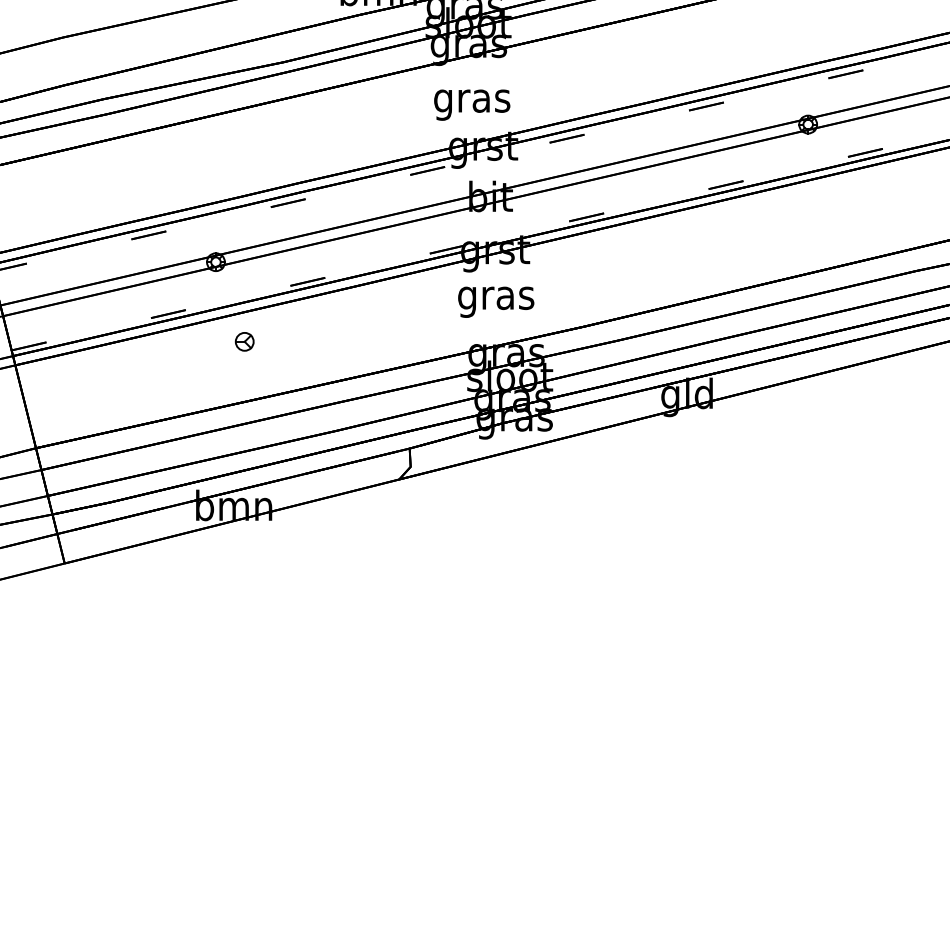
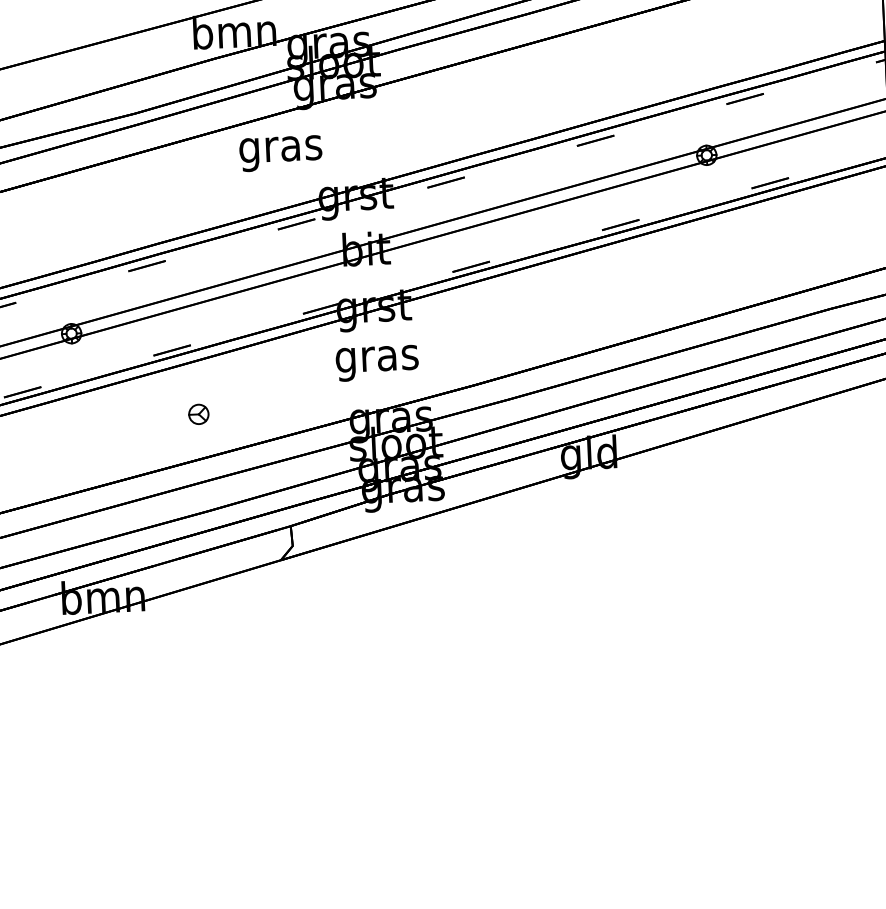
text: (472, 104) -> (281, 152), moved
part: (244, 341) -> (198, 414), moved

